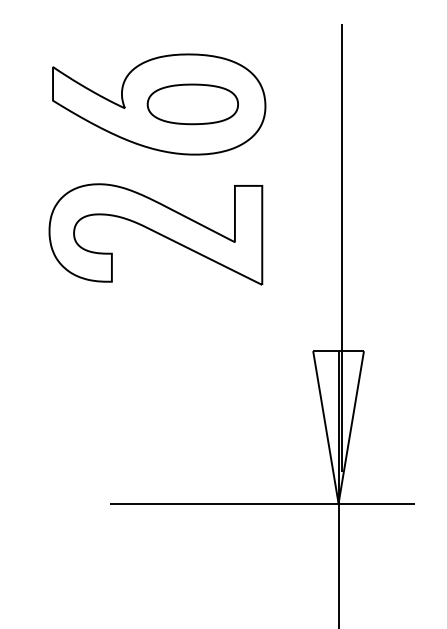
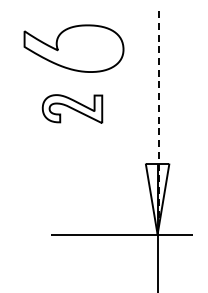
part: (192, 104) -> (89, 48), removed
part: (155, 232) -> (72, 108), size x0.6
line: (342, 247) -> (159, 115), solid -> dashed

